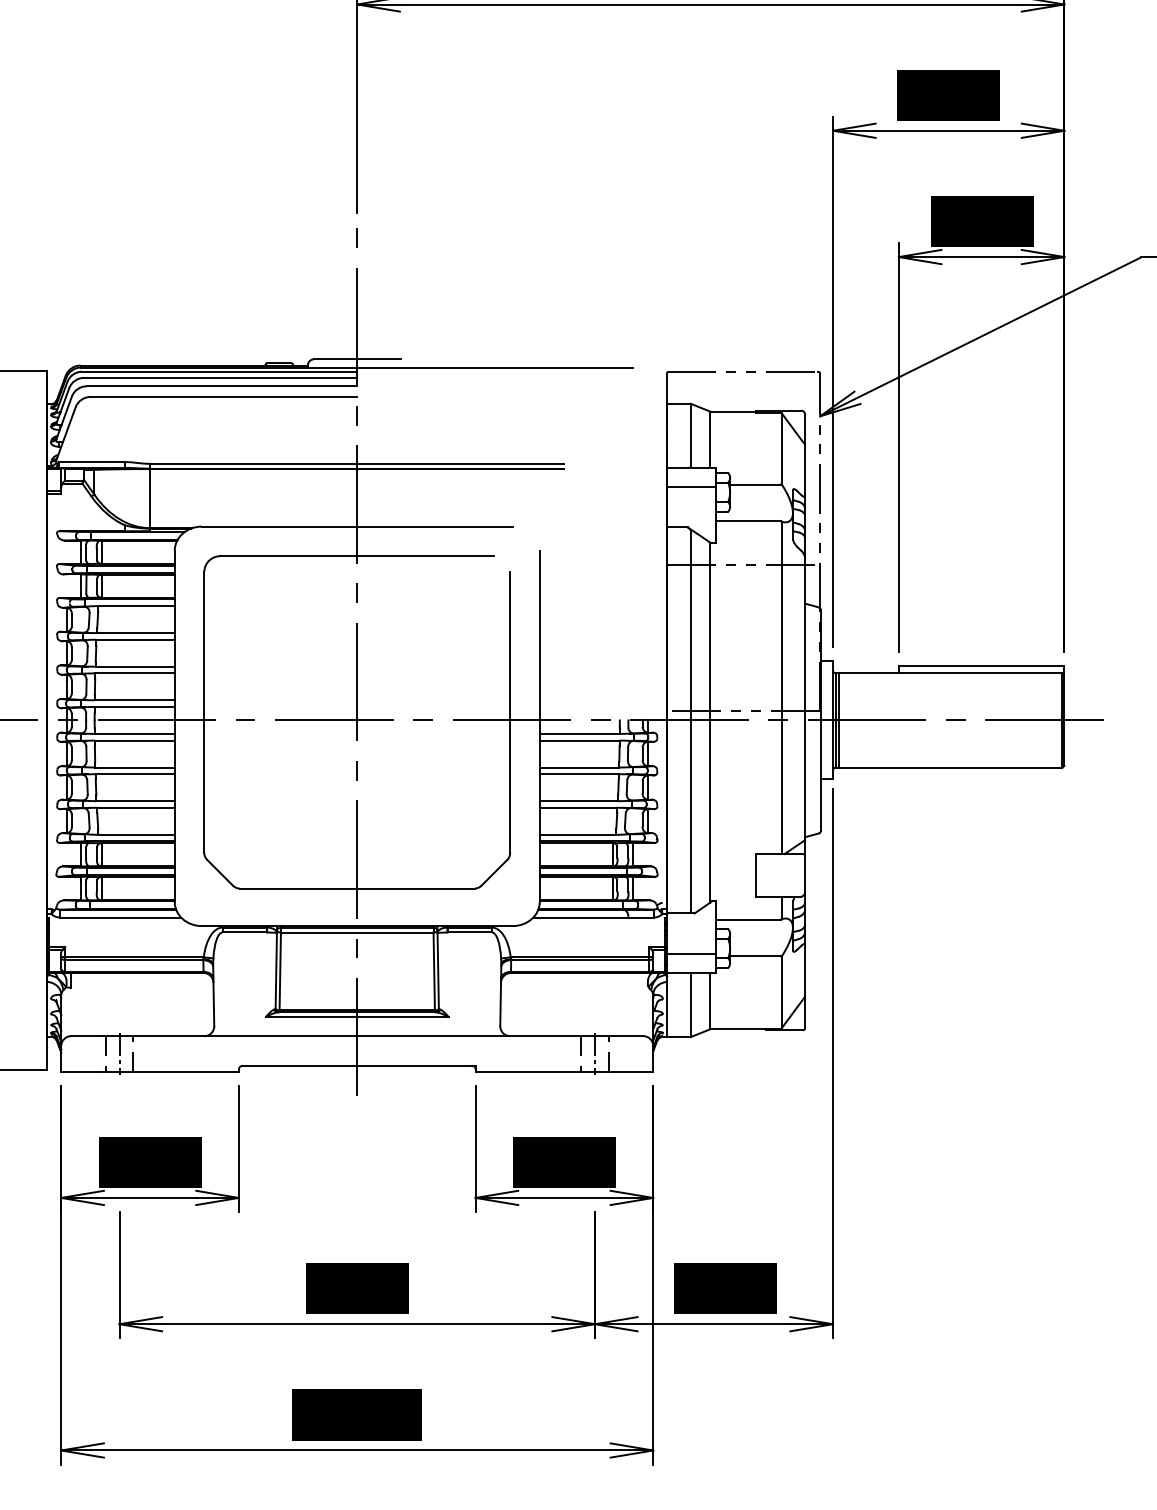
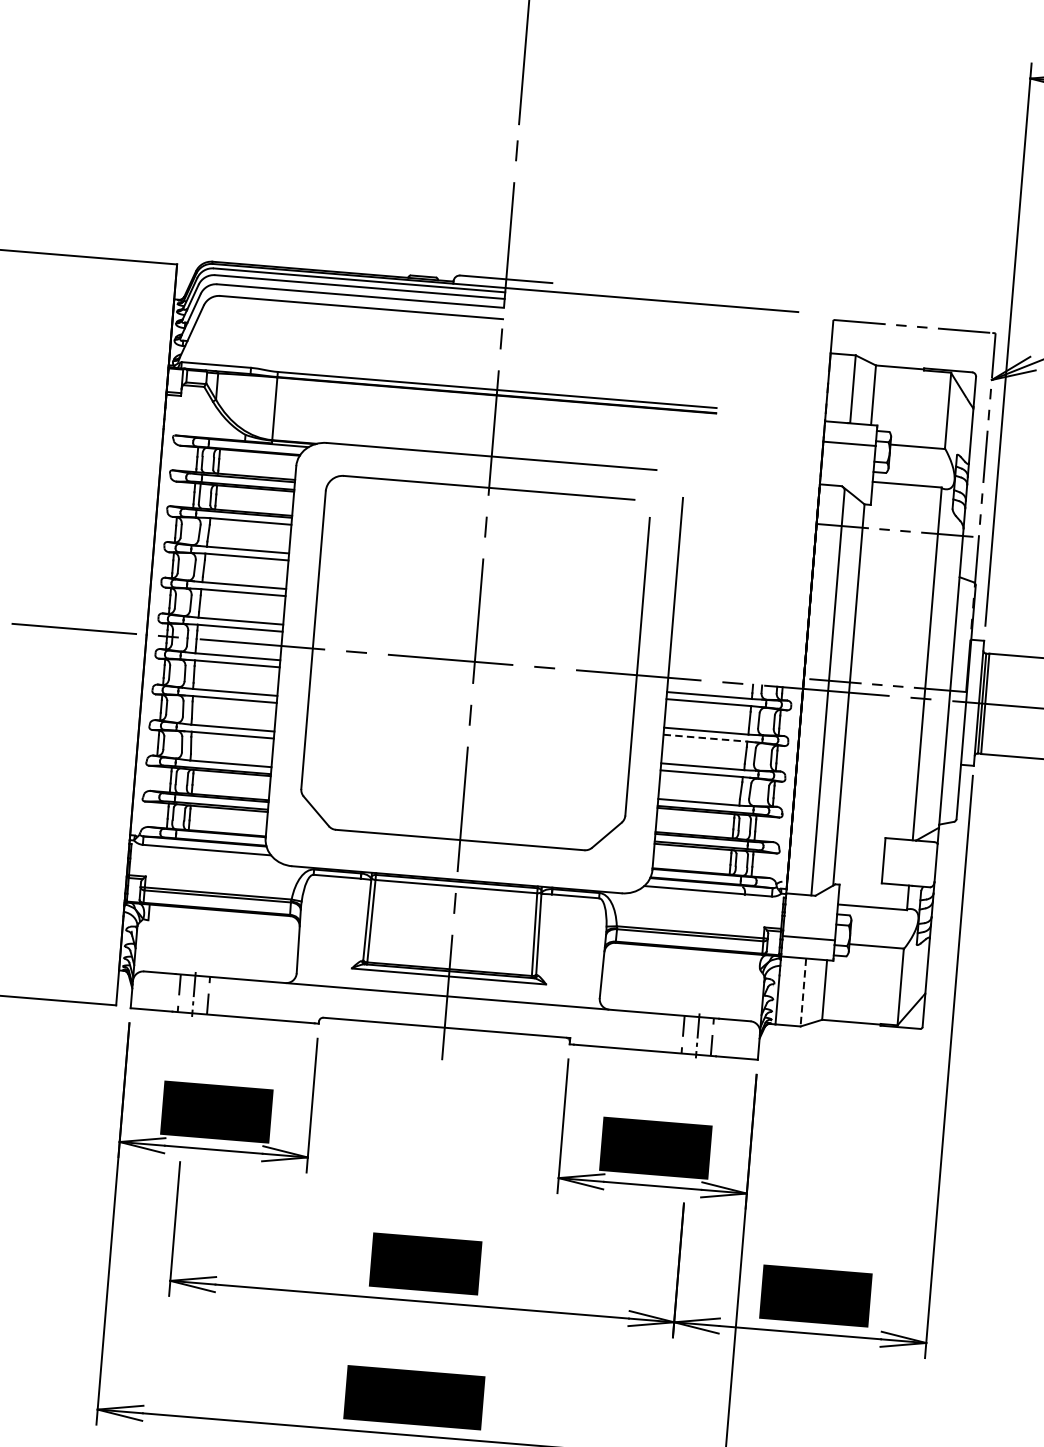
line: (579, 774) -> (705, 738), solid -> dashed
line: (690, 1005) -> (803, 992), solid -> dashed

